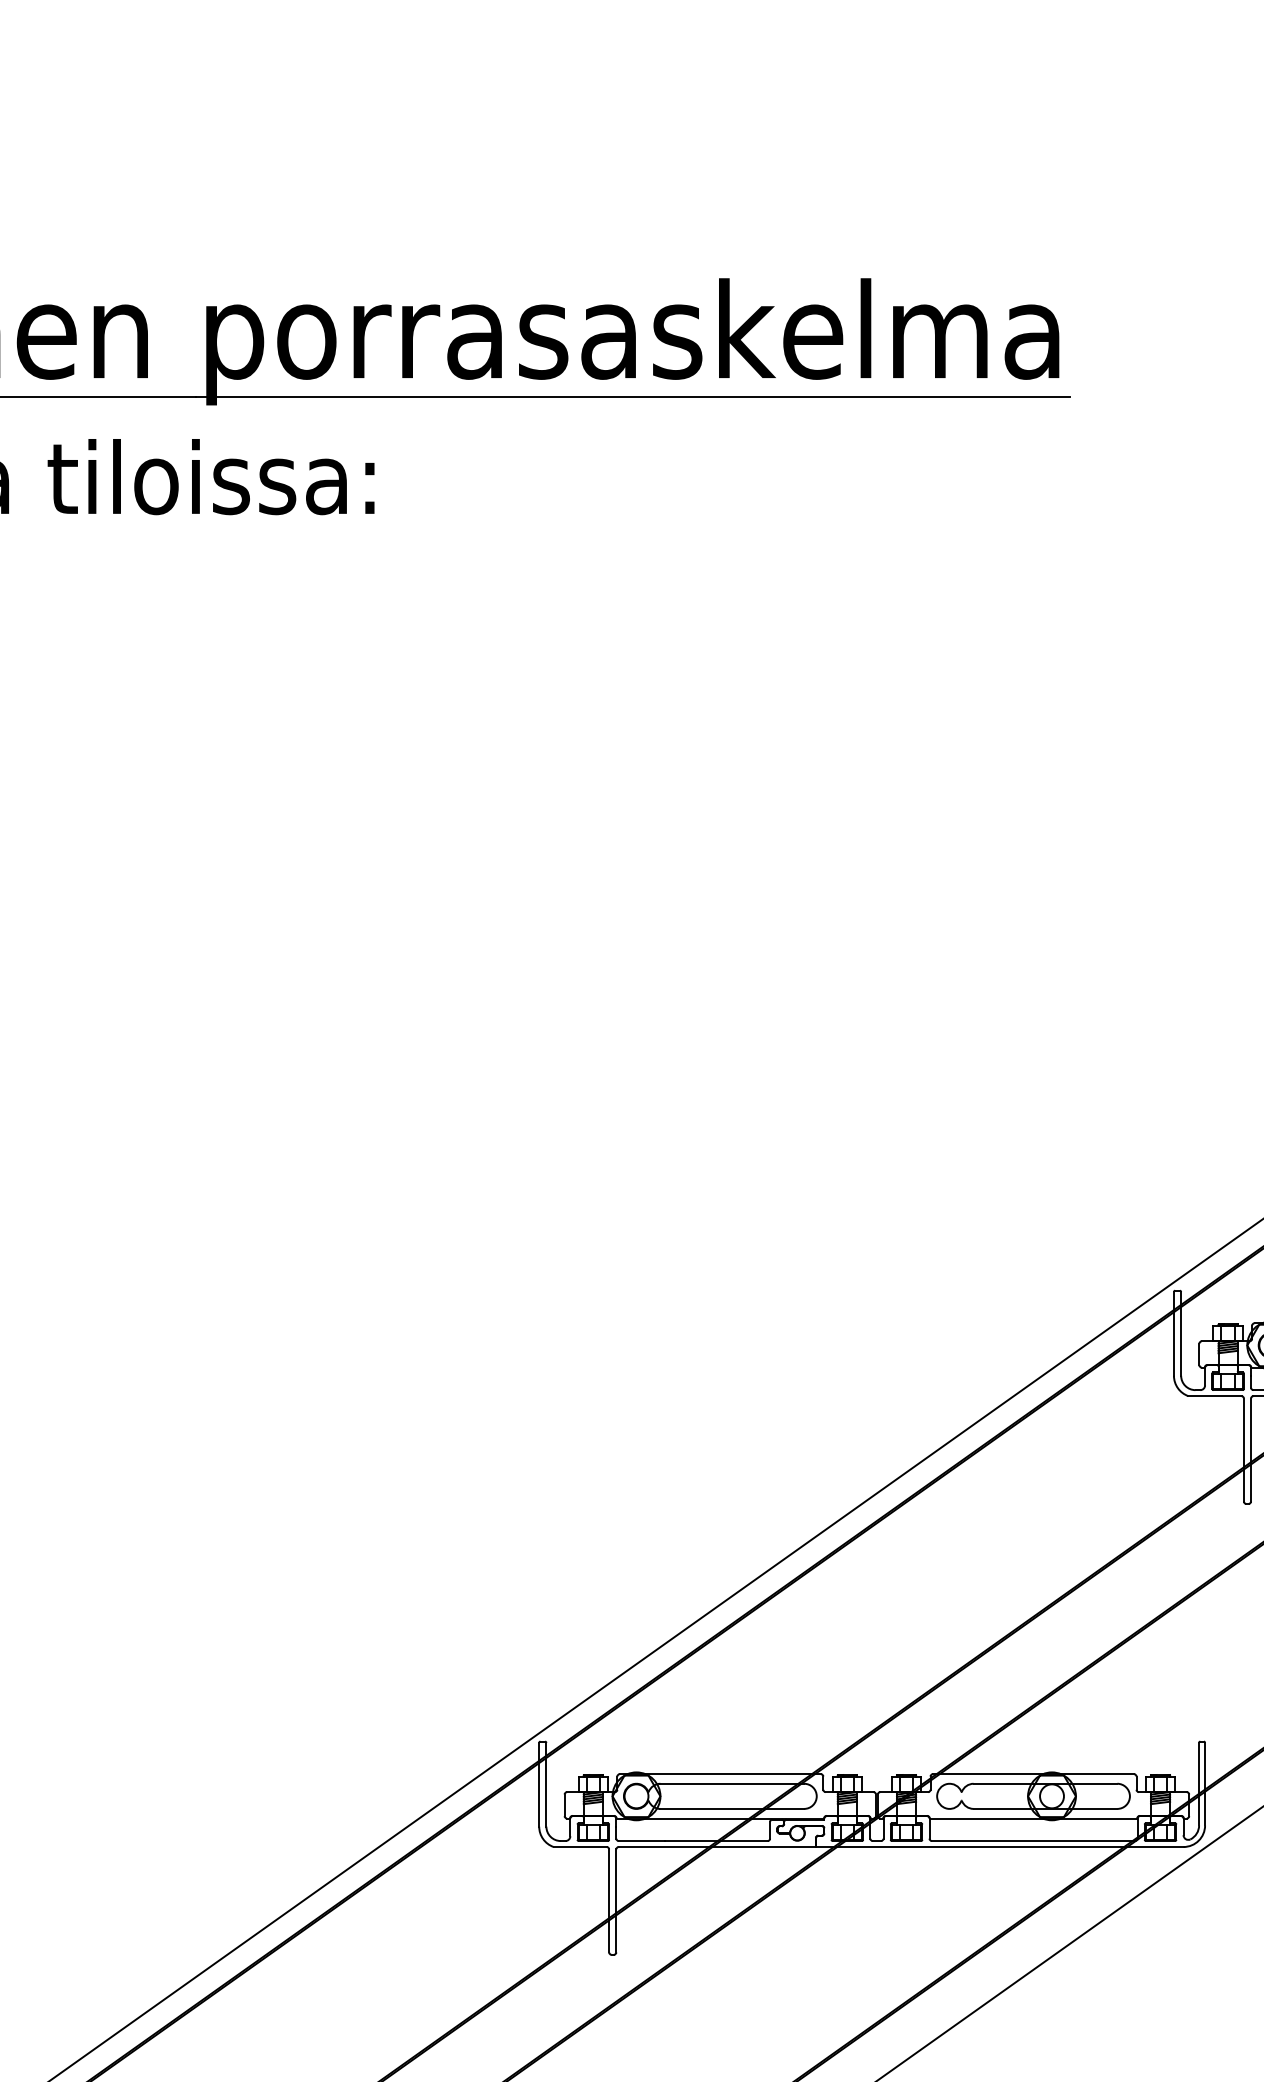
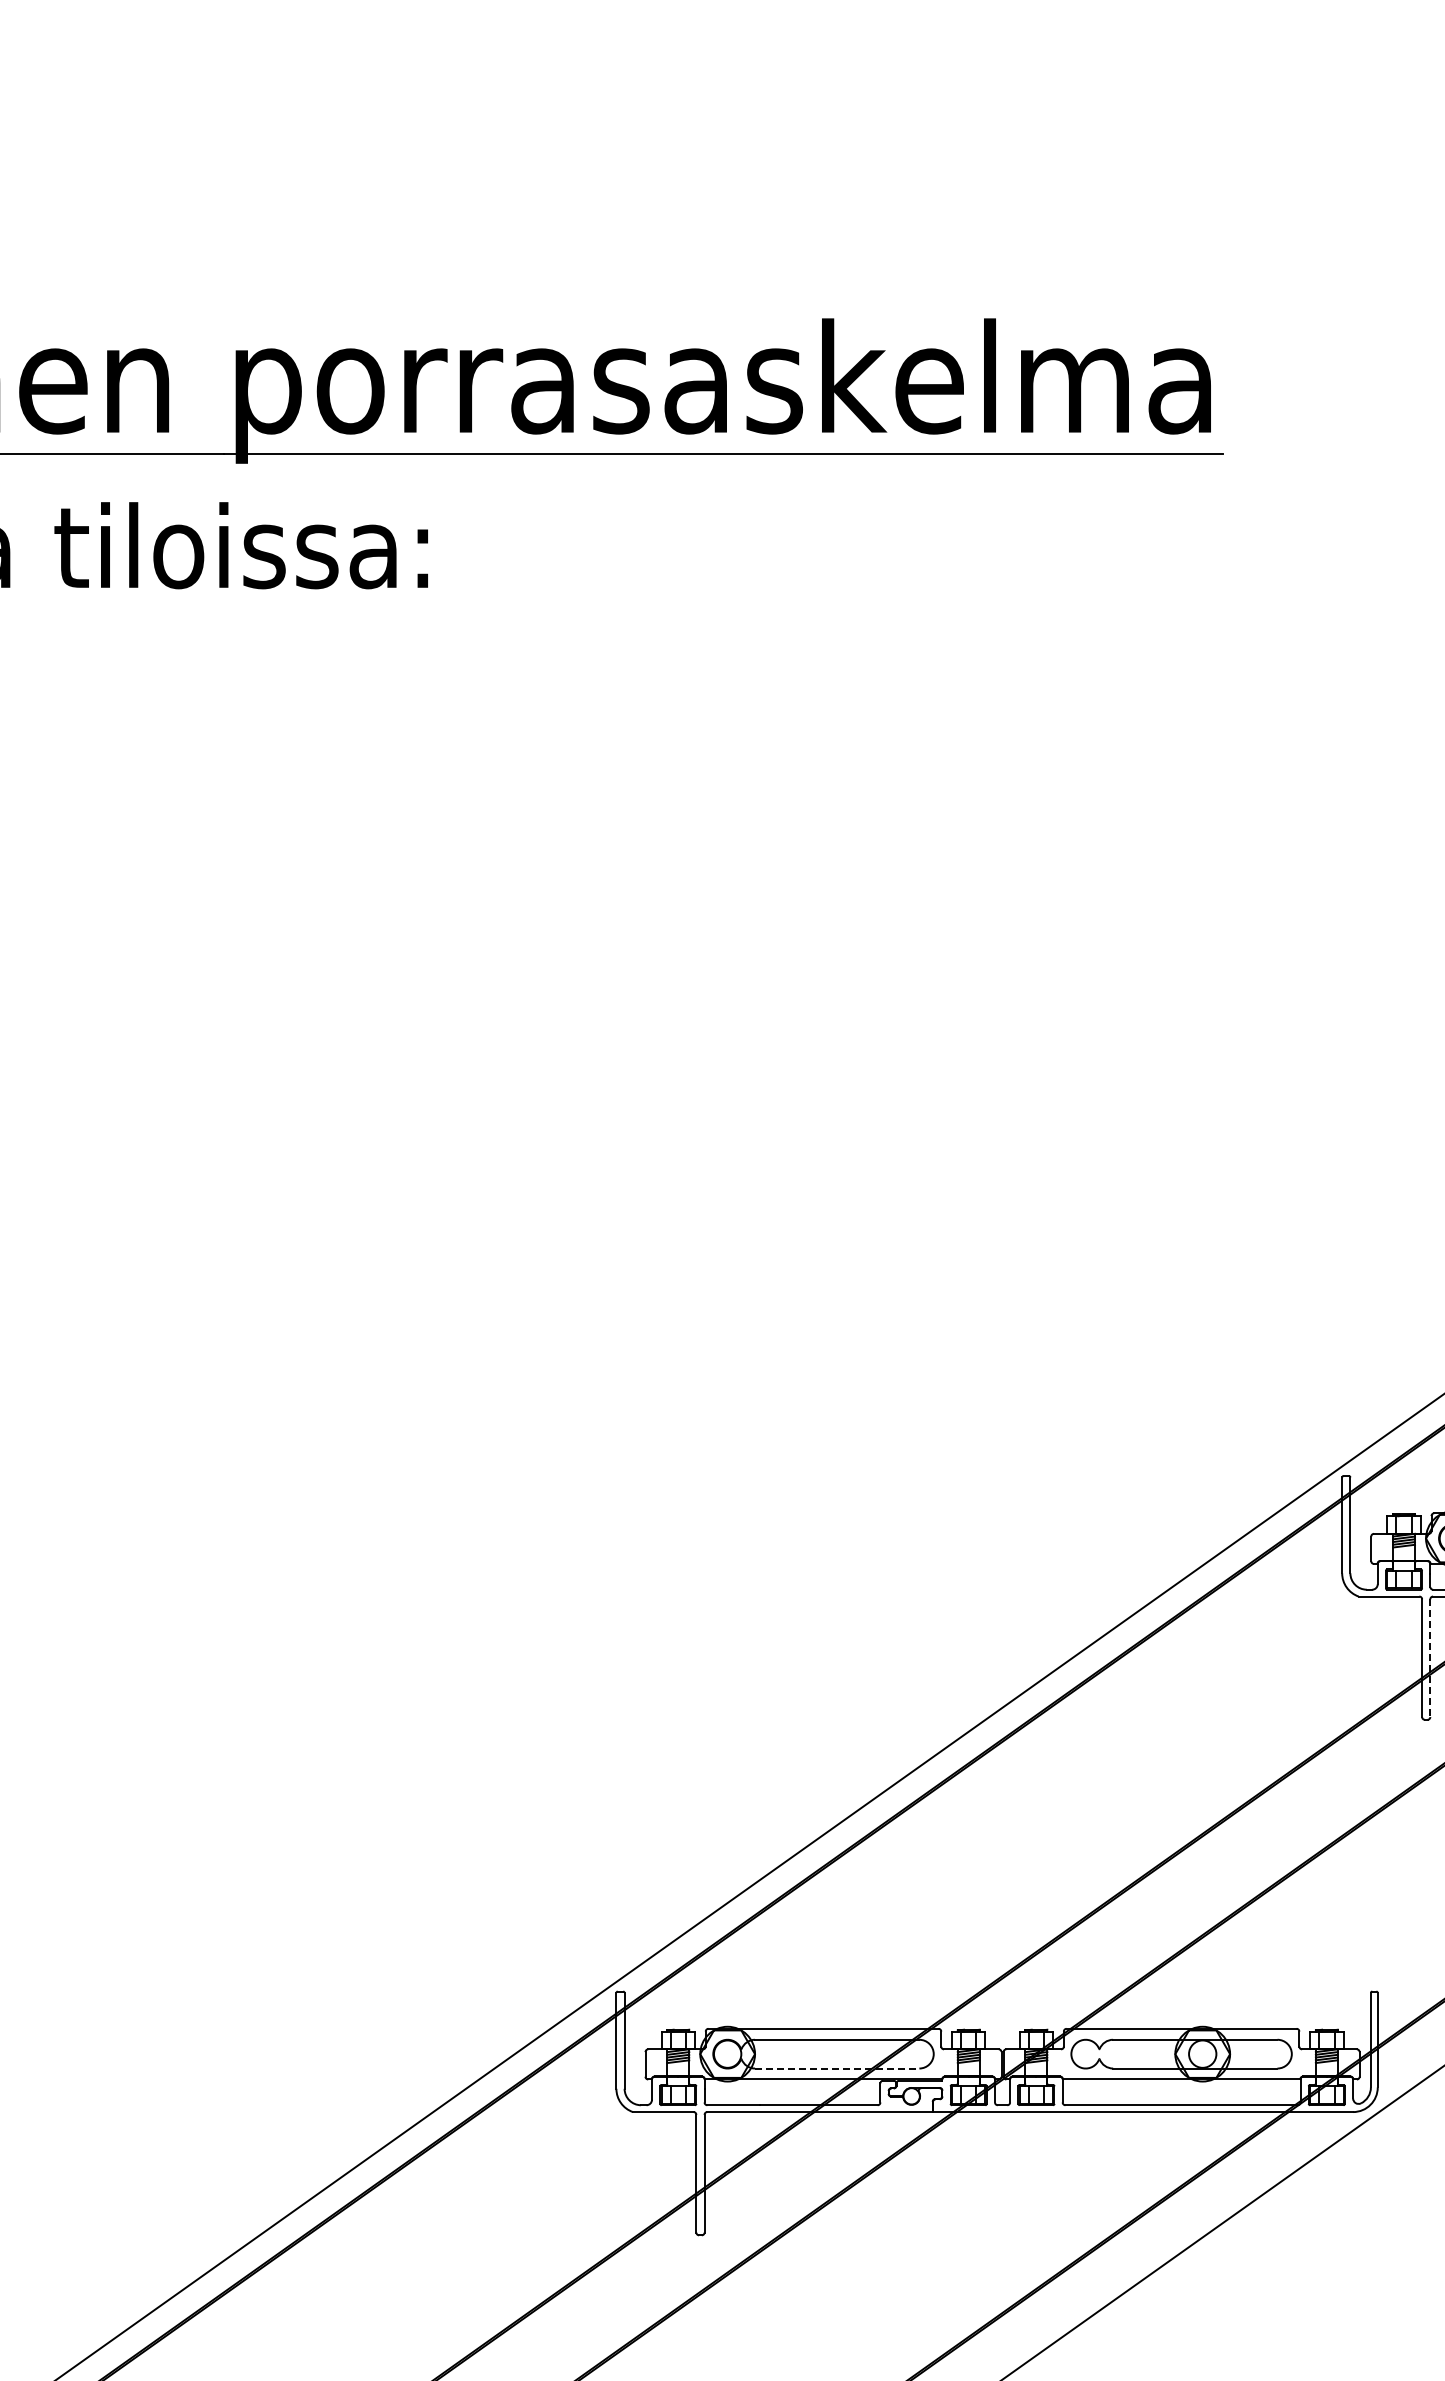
line: (1251, 1450) -> (1430, 1658), solid -> dashed
line: (732, 1808) -> (837, 2068), solid -> dashed

